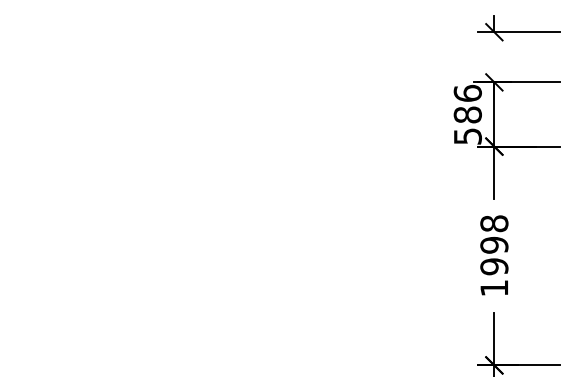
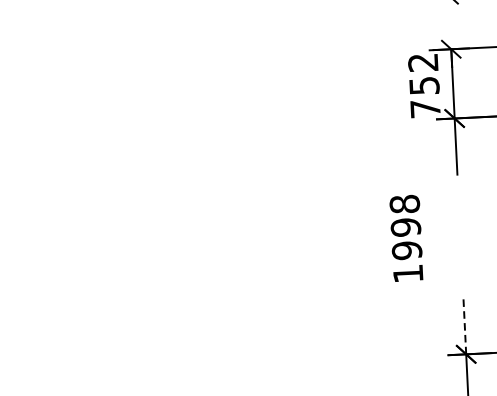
text: (467, 114) -> (423, 85), 586 -> 752
text: (494, 255) -> (406, 238), moved
line: (494, 338) -> (464, 325), solid -> dashed

